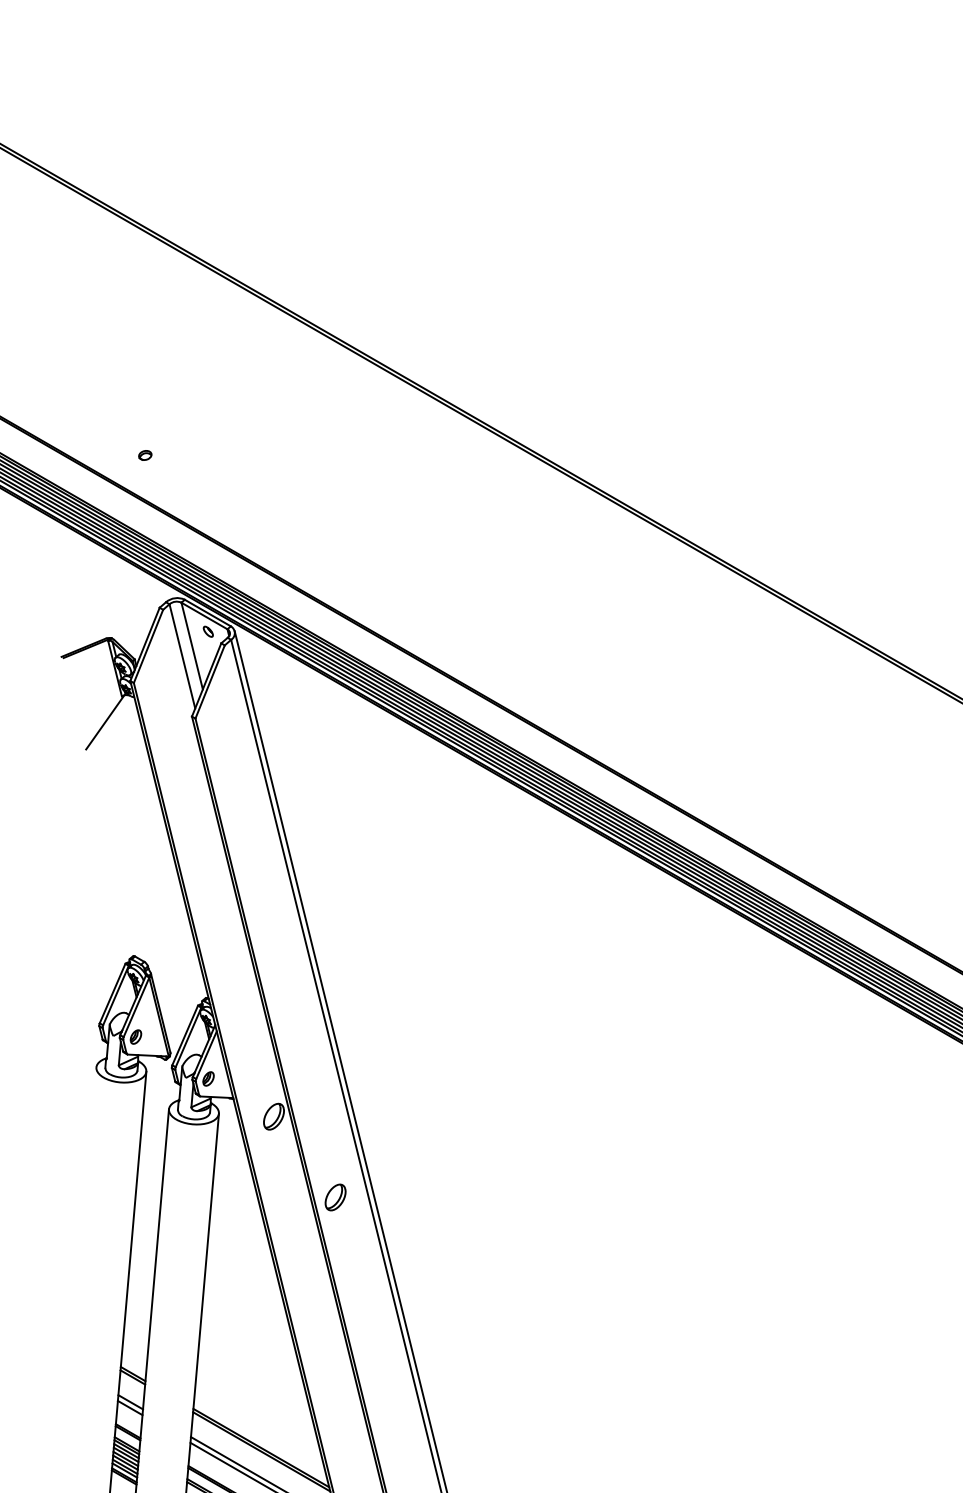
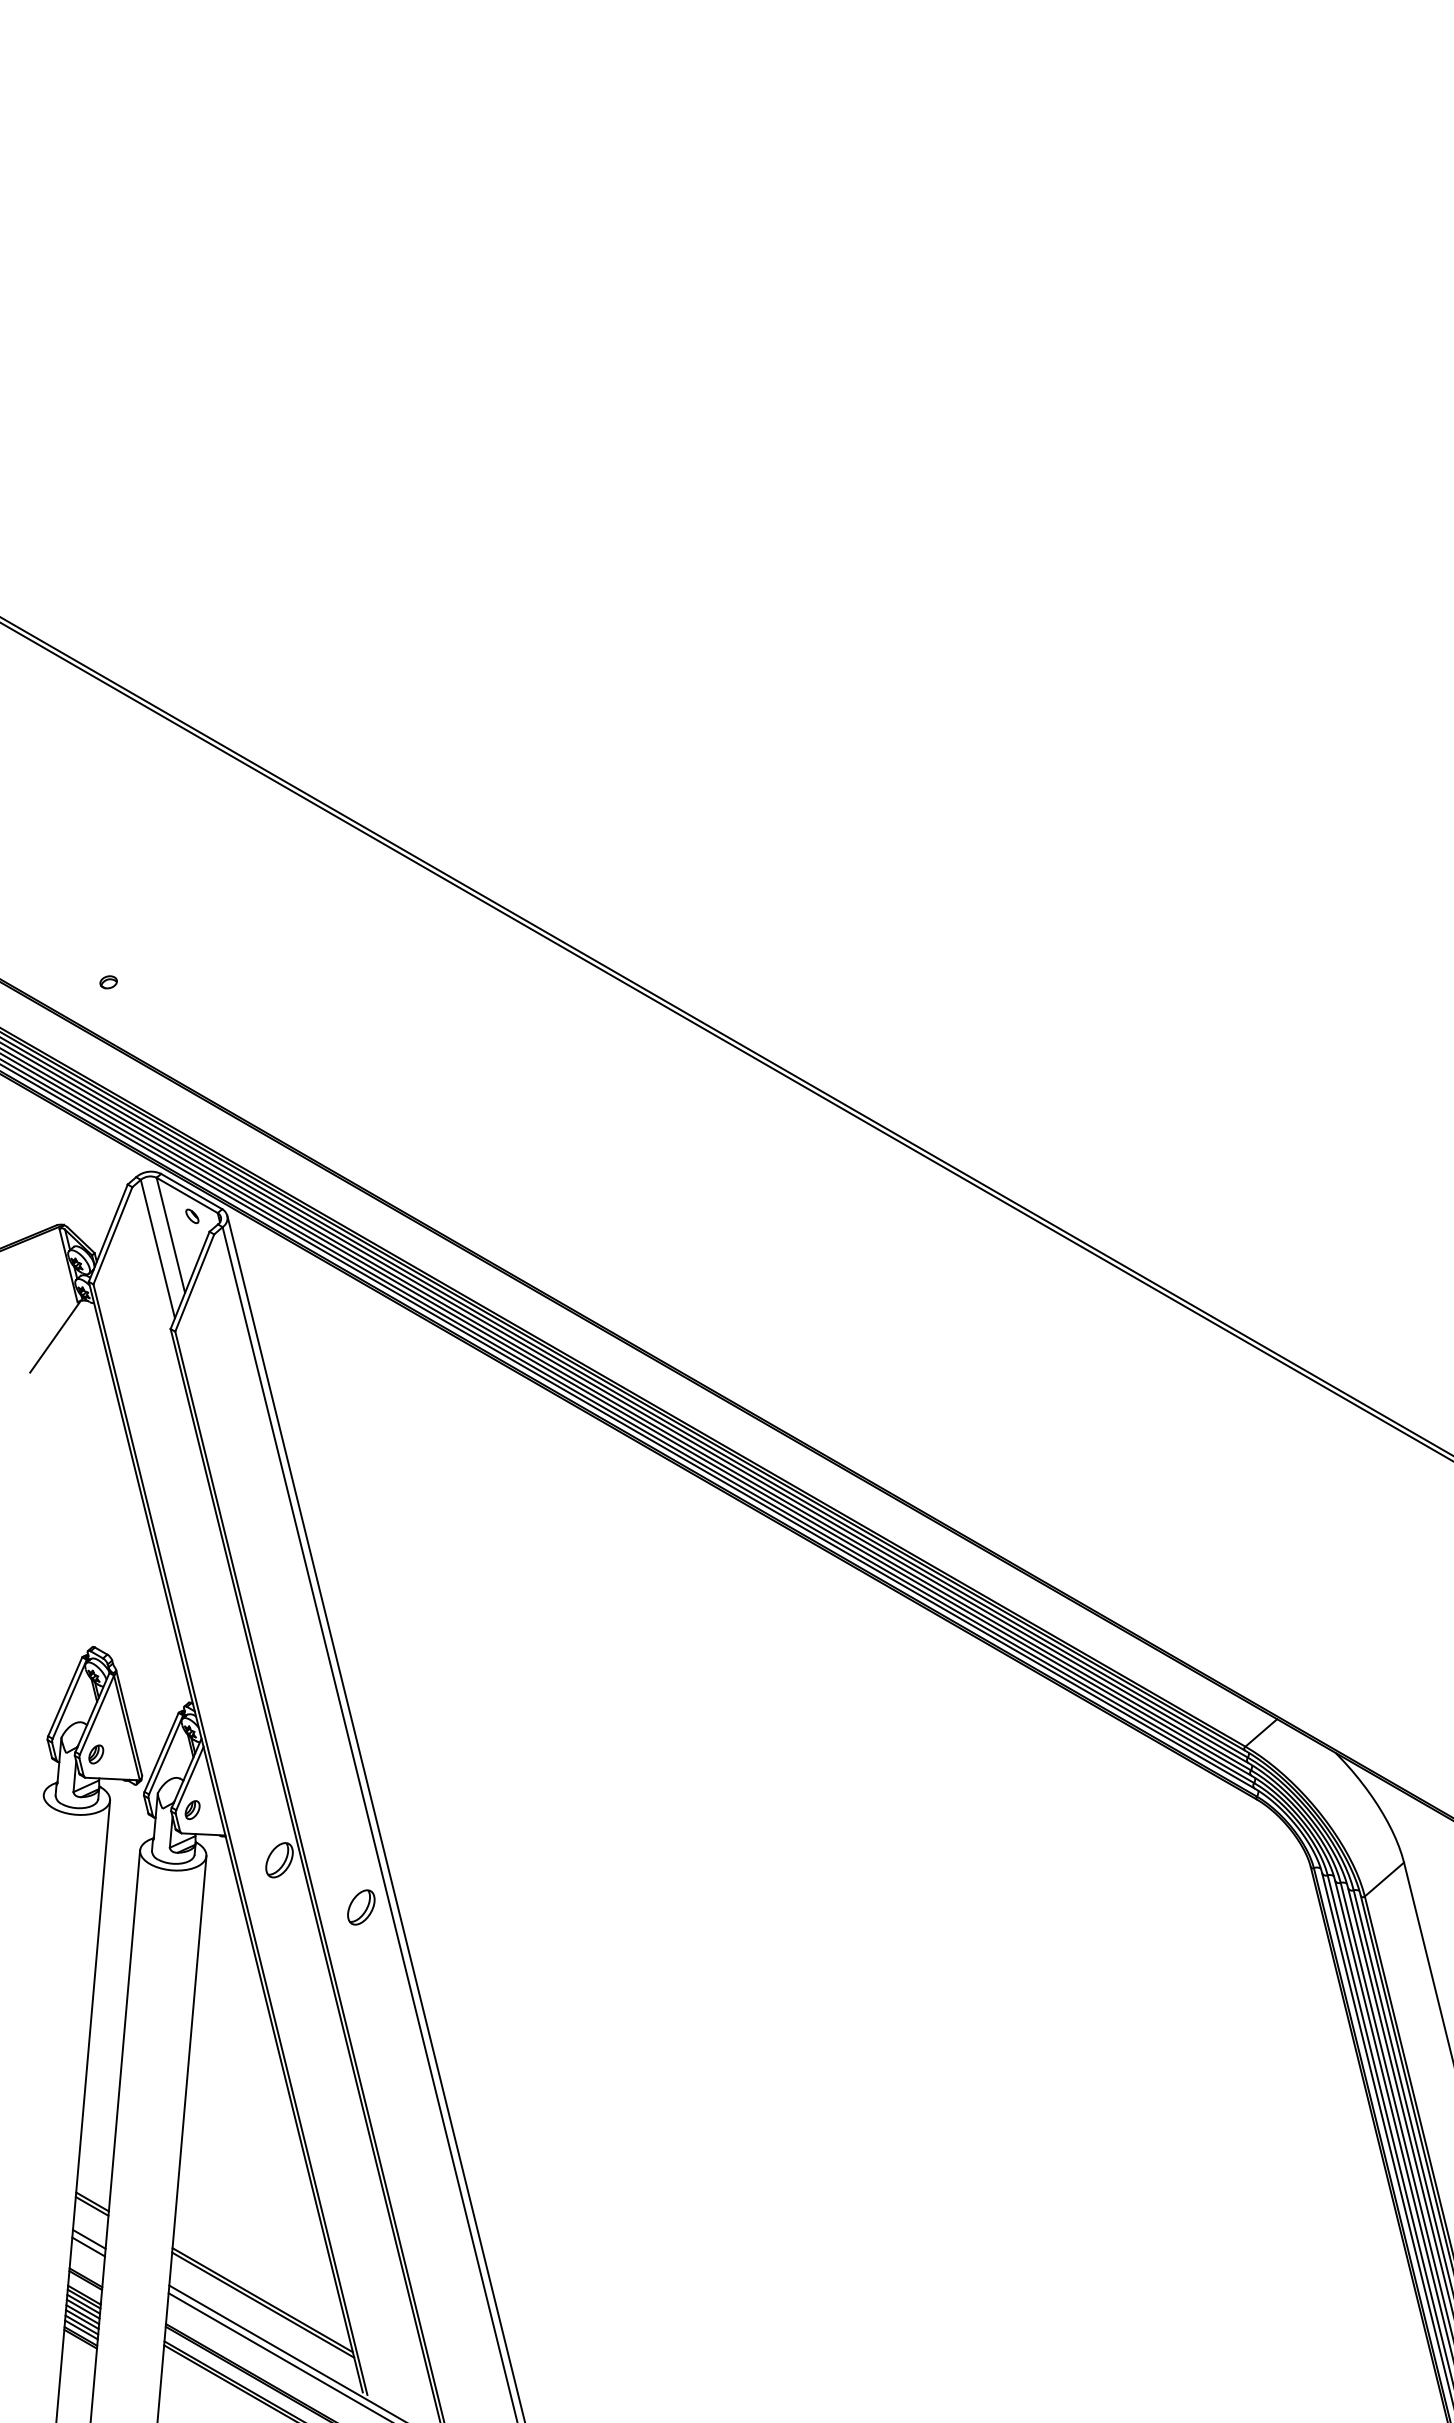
part: (335, 1197) -> (361, 1907), moved

